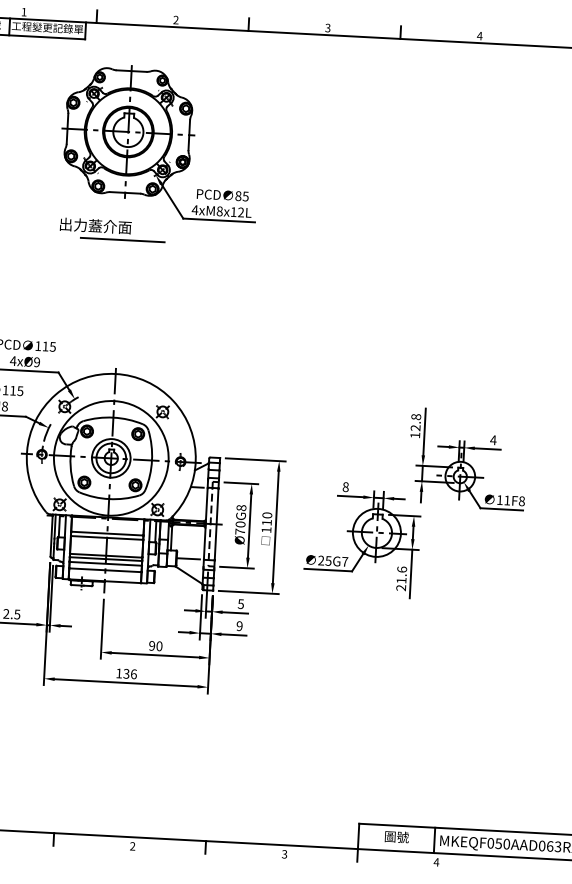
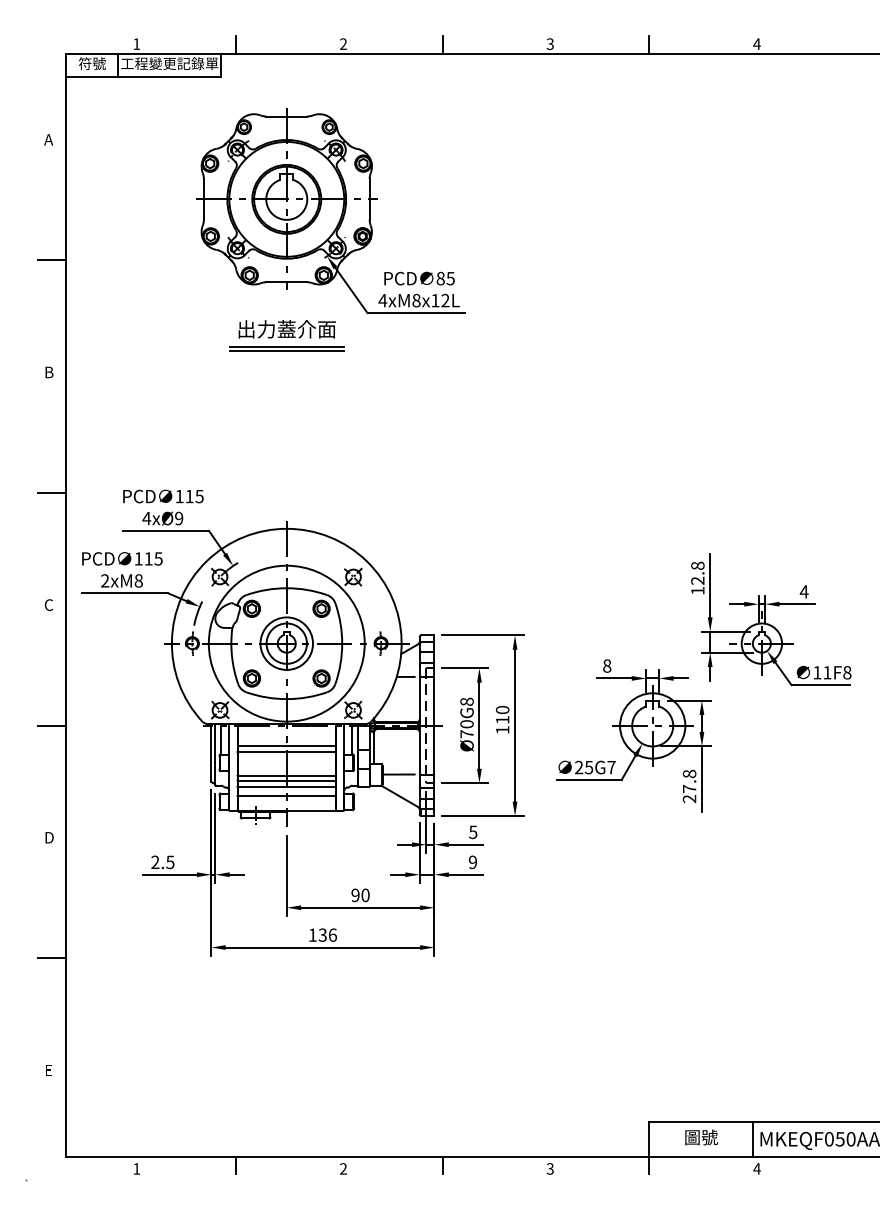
text: (95, 226) -> (286, 329), moved
line: (122, 242) -> (286, 350), added
text: (401, 575) -> (689, 781), 21.6 -> 27.8

